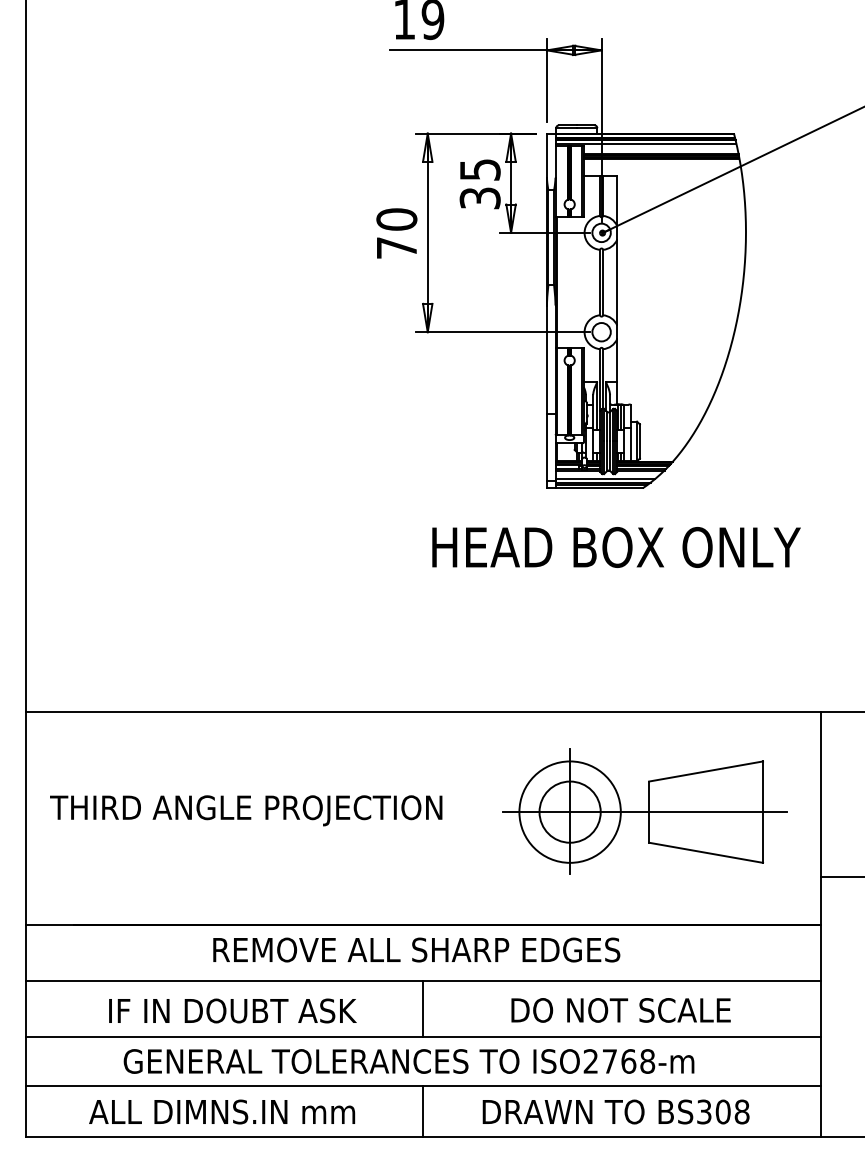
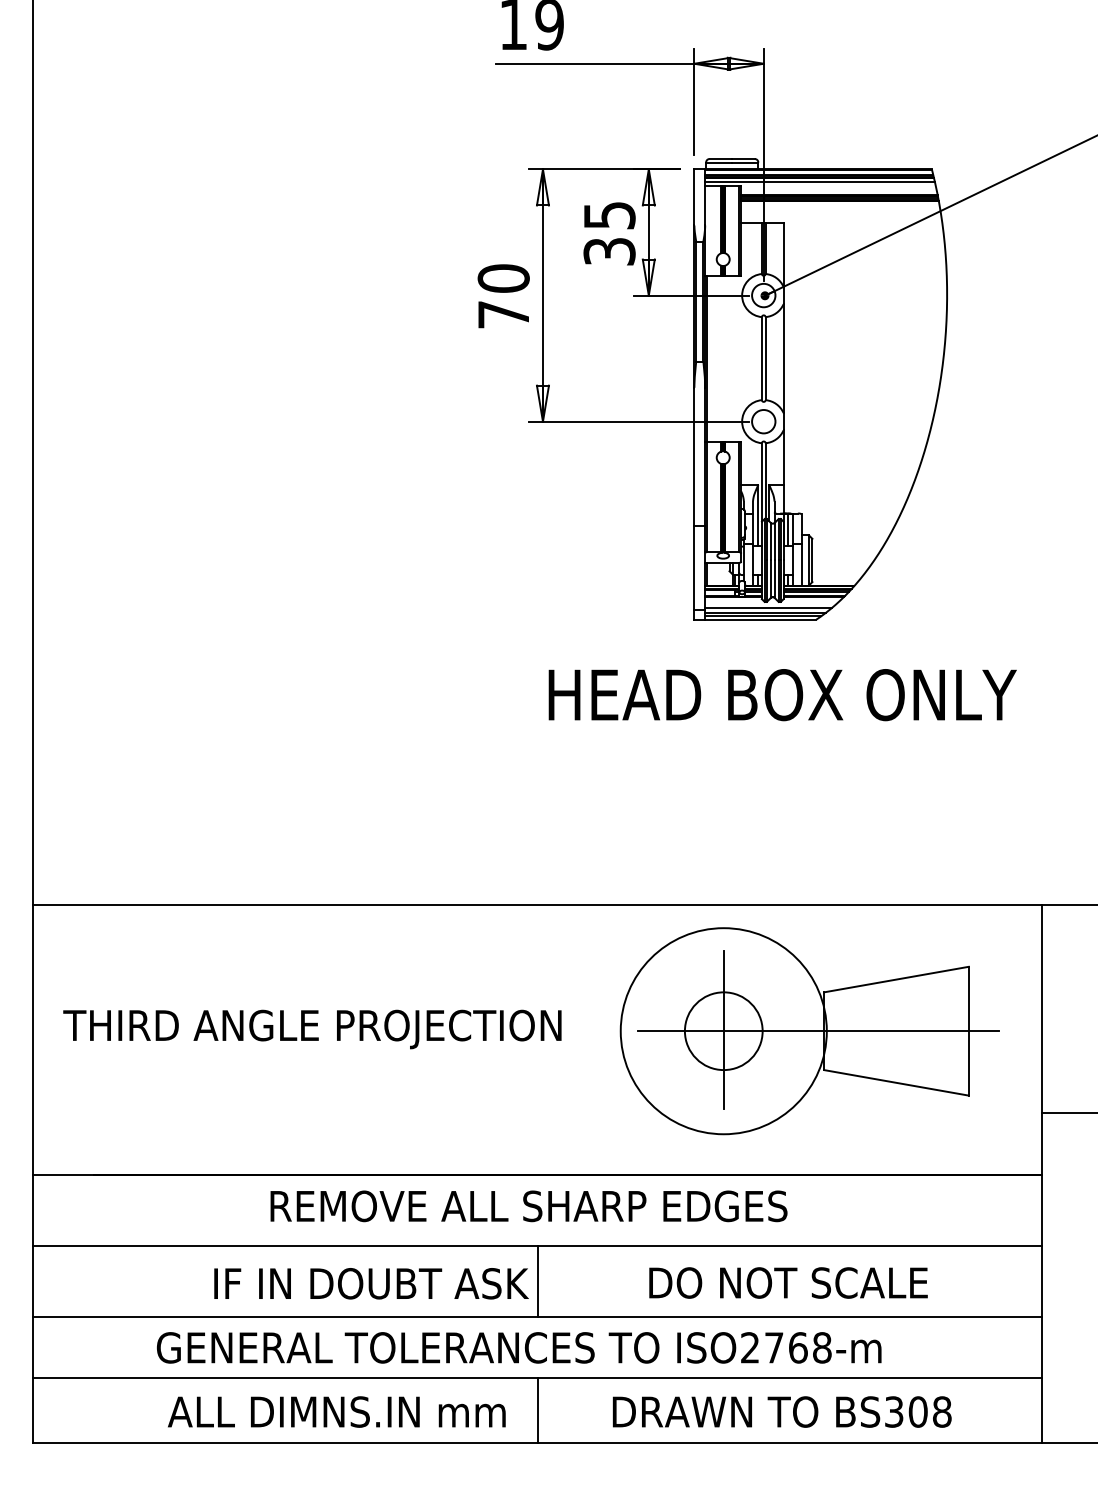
circle: (569, 811) -> (723, 1030), size x1.6
text: (232, 1010) -> (371, 1283), moved
text: (221, 1111) -> (336, 1411), moved

